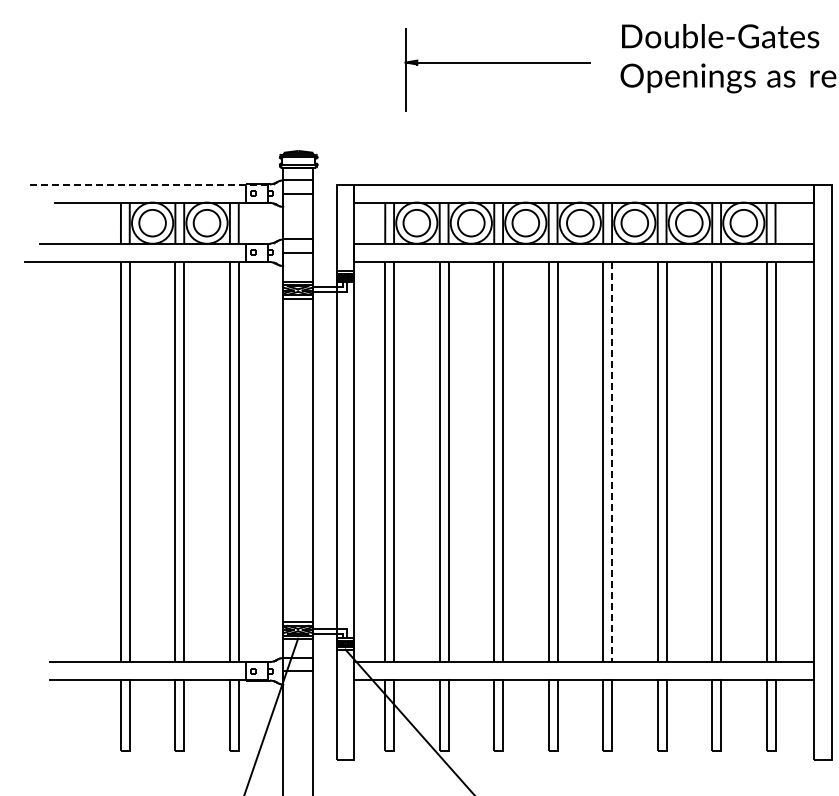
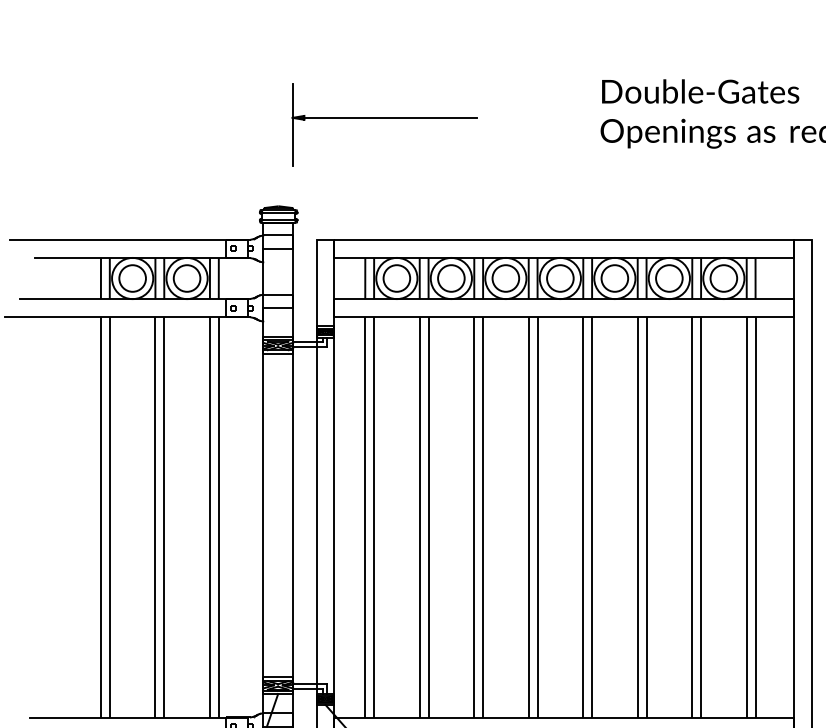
part: (497, 69) -> (384, 124), moved
line: (149, 184) -> (129, 239), dashed -> solid
line: (612, 462) -> (592, 517), dashed -> solid

